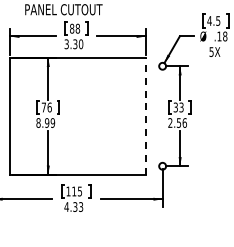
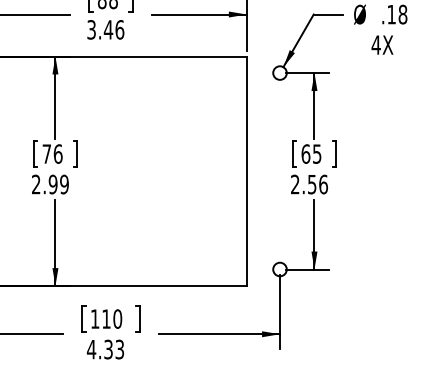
text: (78, 44) -> (114, 30), 3.30 -> 3.46
text: (211, 51) -> (376, 44), 5X -> 4X
text: (178, 107) -> (311, 154), 33 -> 65
line: (145, 115) -> (246, 169), dashed -> solid
text: (38, 122) -> (36, 183), 8.99 -> 2.99
text: (79, 191) -> (116, 319), 115 -> 110

